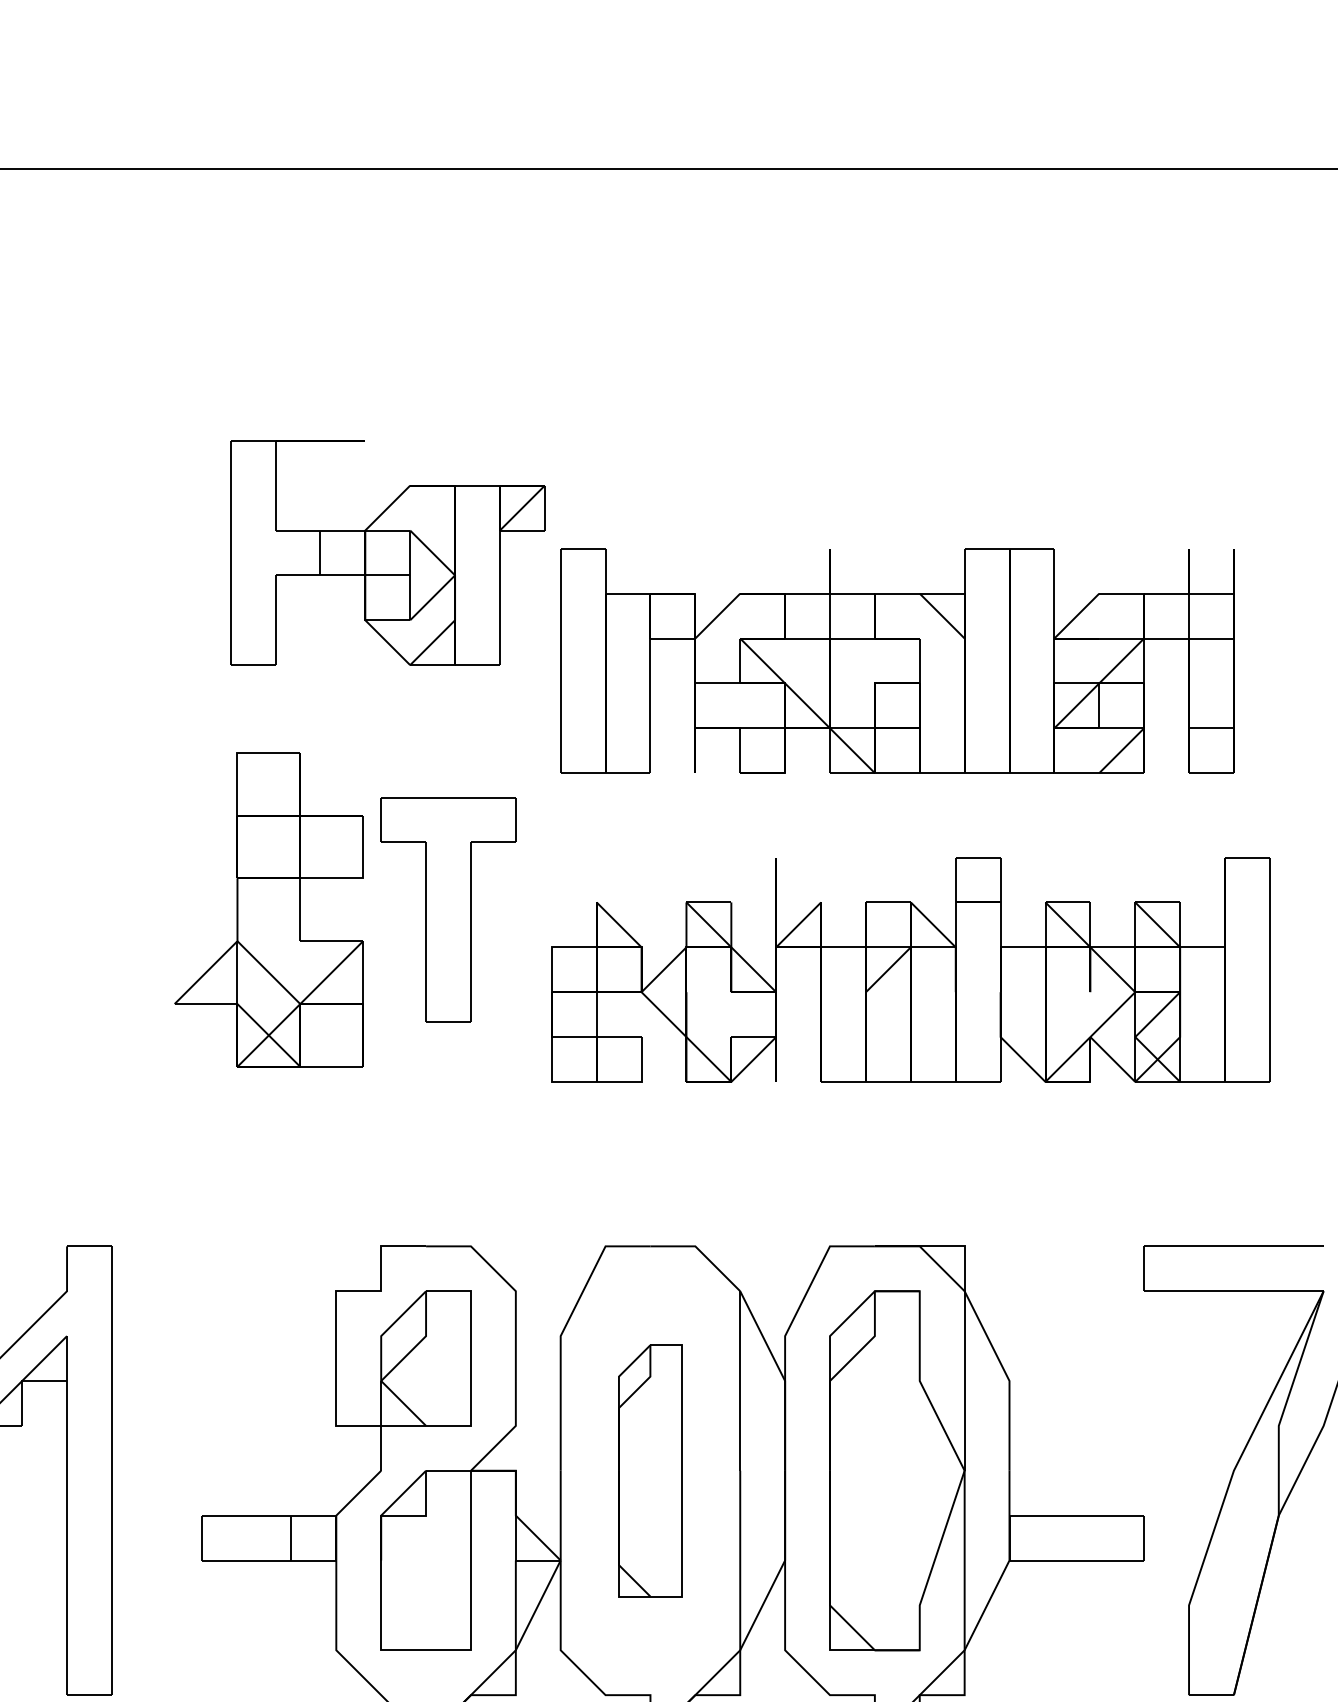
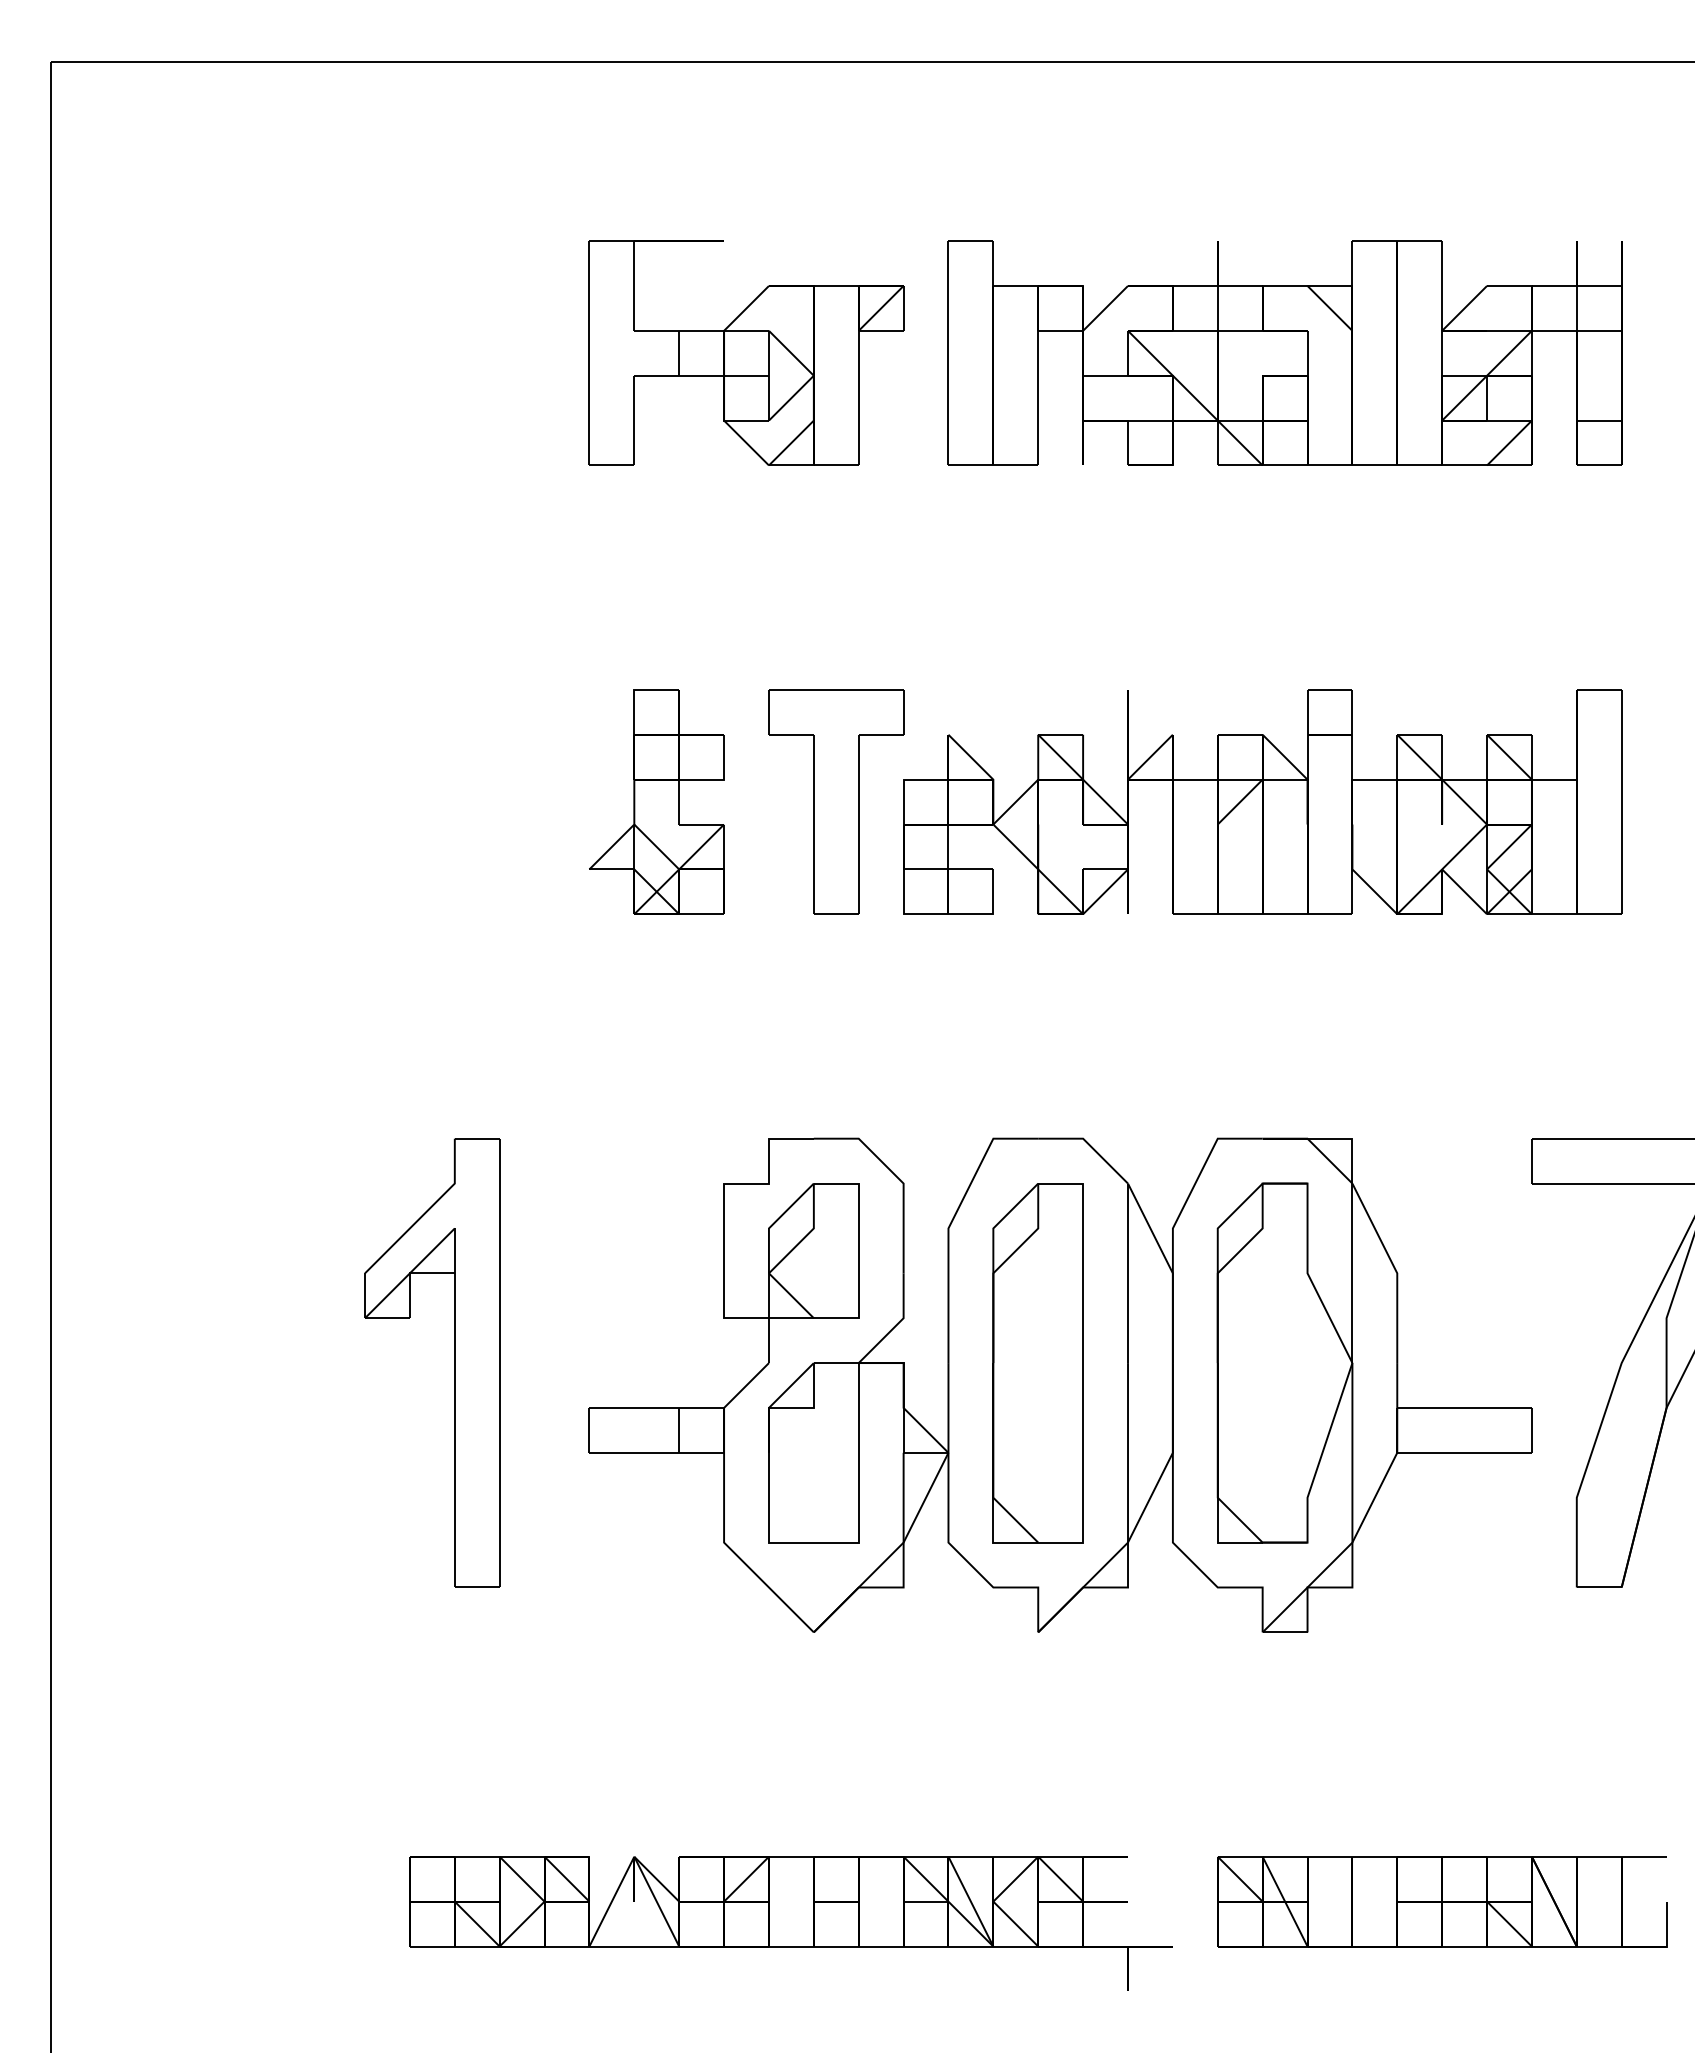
part: (387, 552) -> (746, 352), moved
part: (896, 660) -> (1284, 352), moved
part: (268, 909) -> (656, 801), size x0.71
part: (910, 969) -> (1262, 801), moved
part: (649, 1471) -> (1037, 1363), size x1.43

